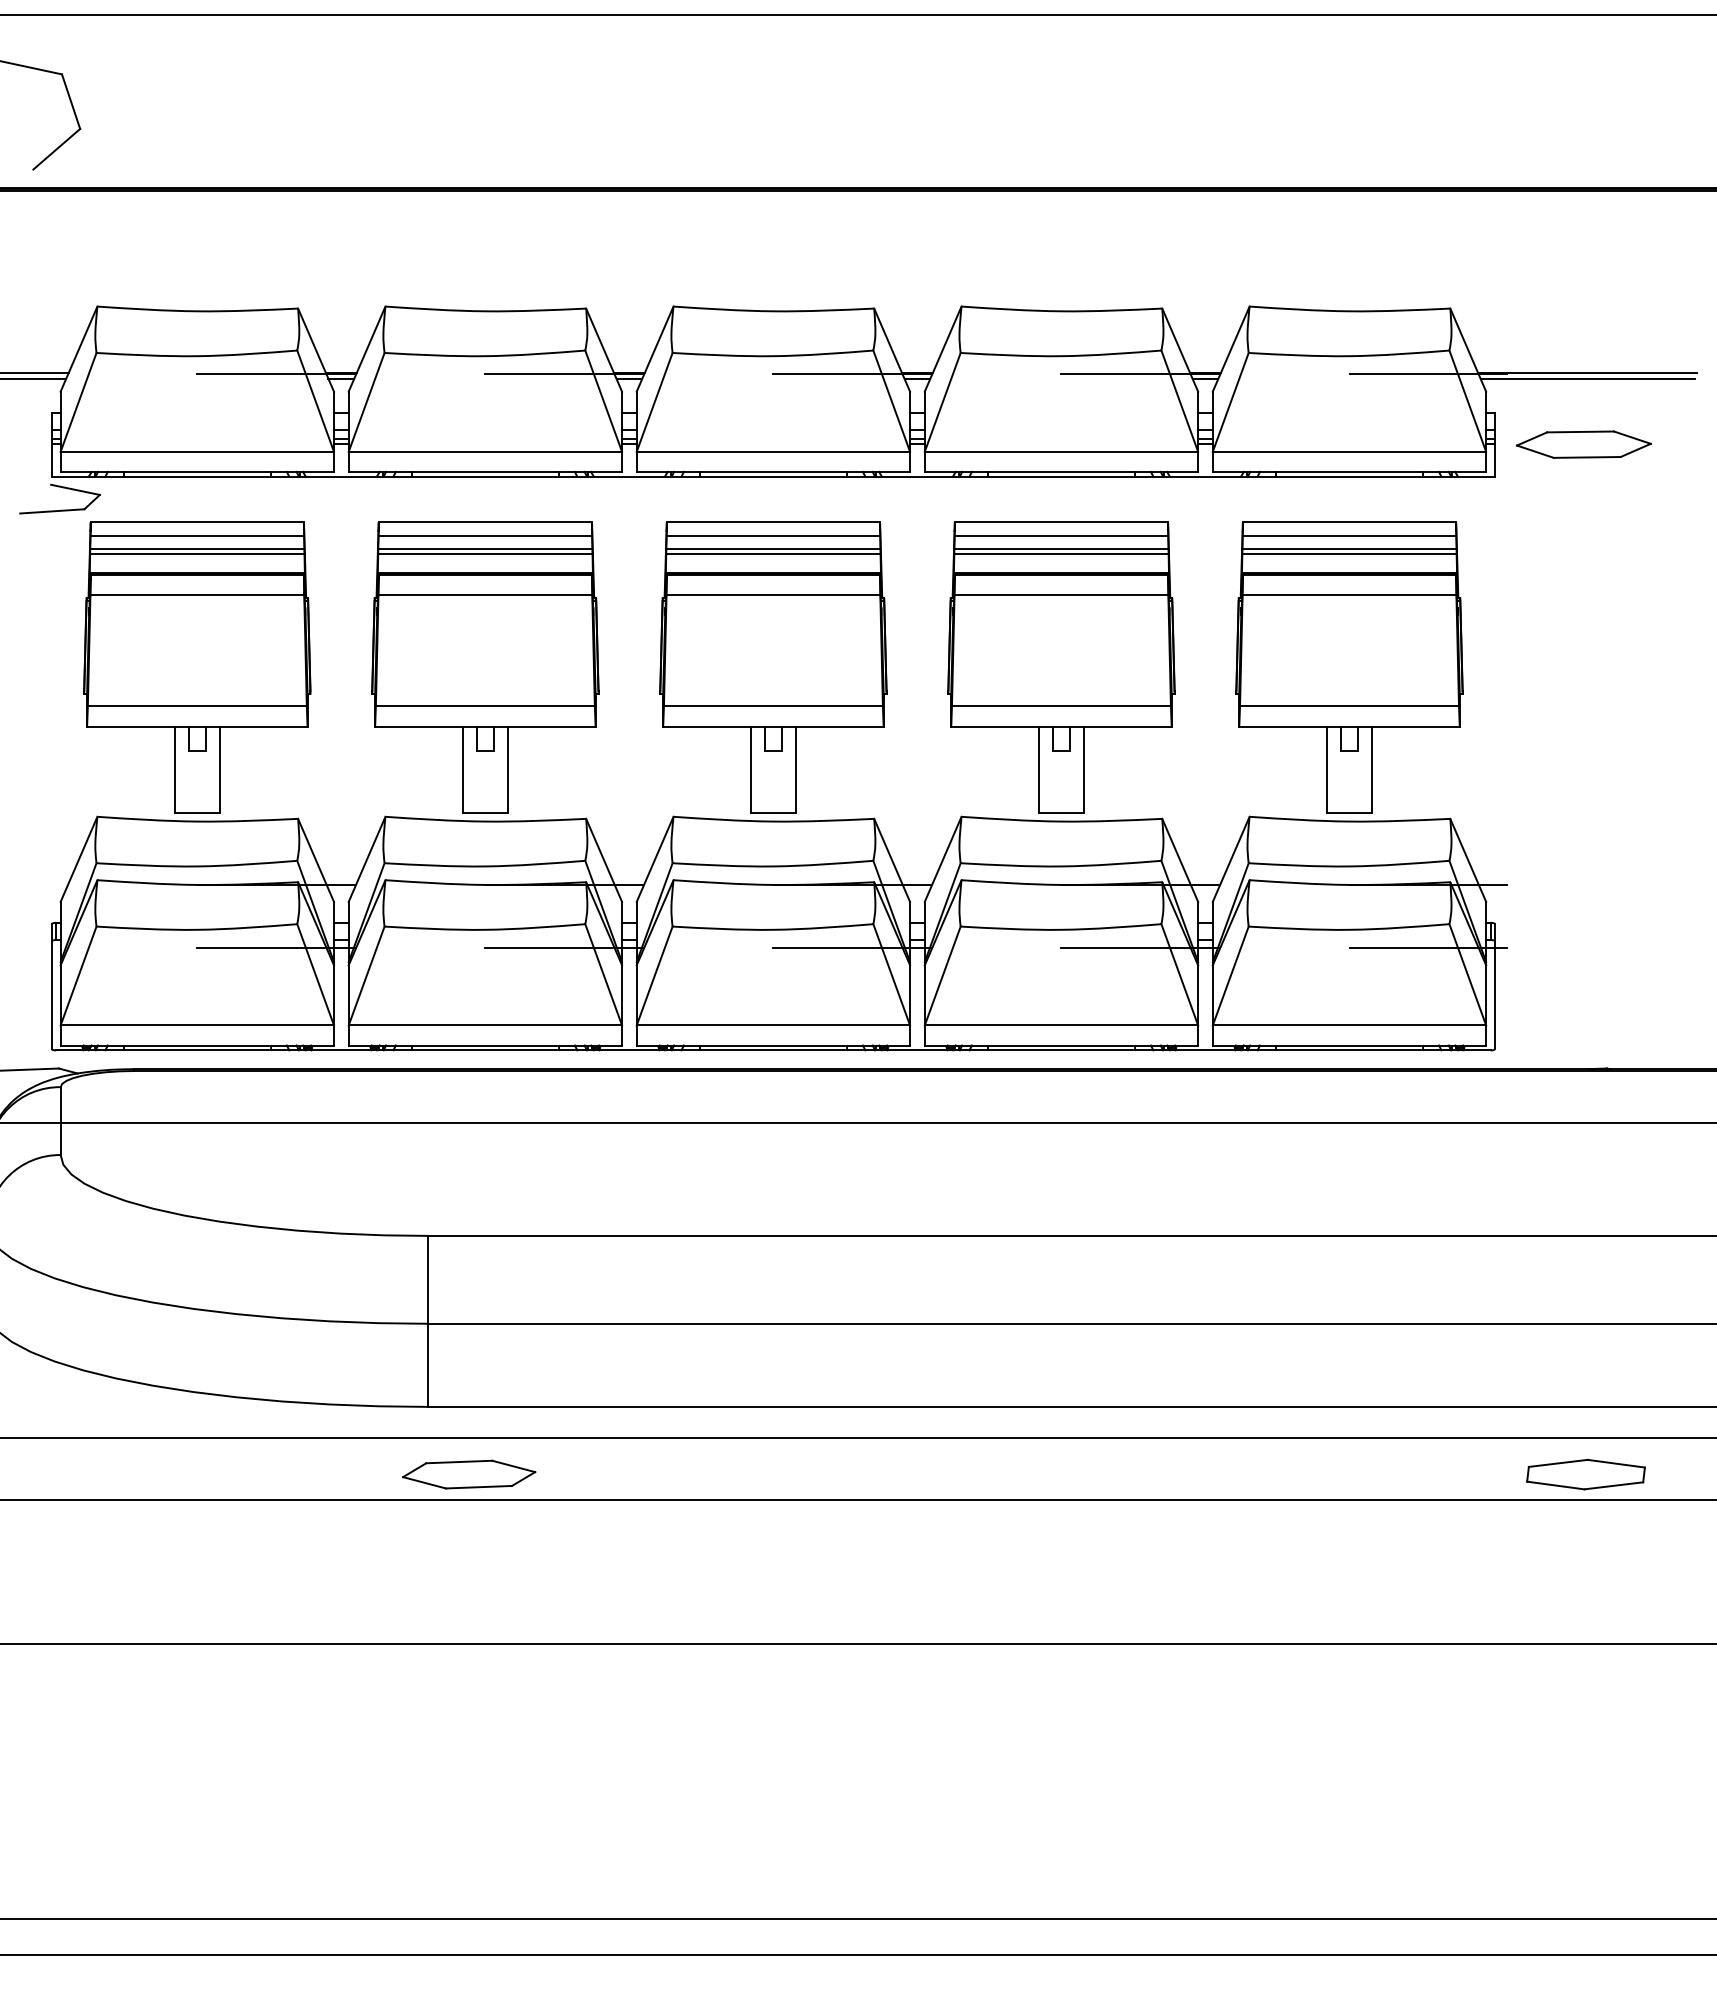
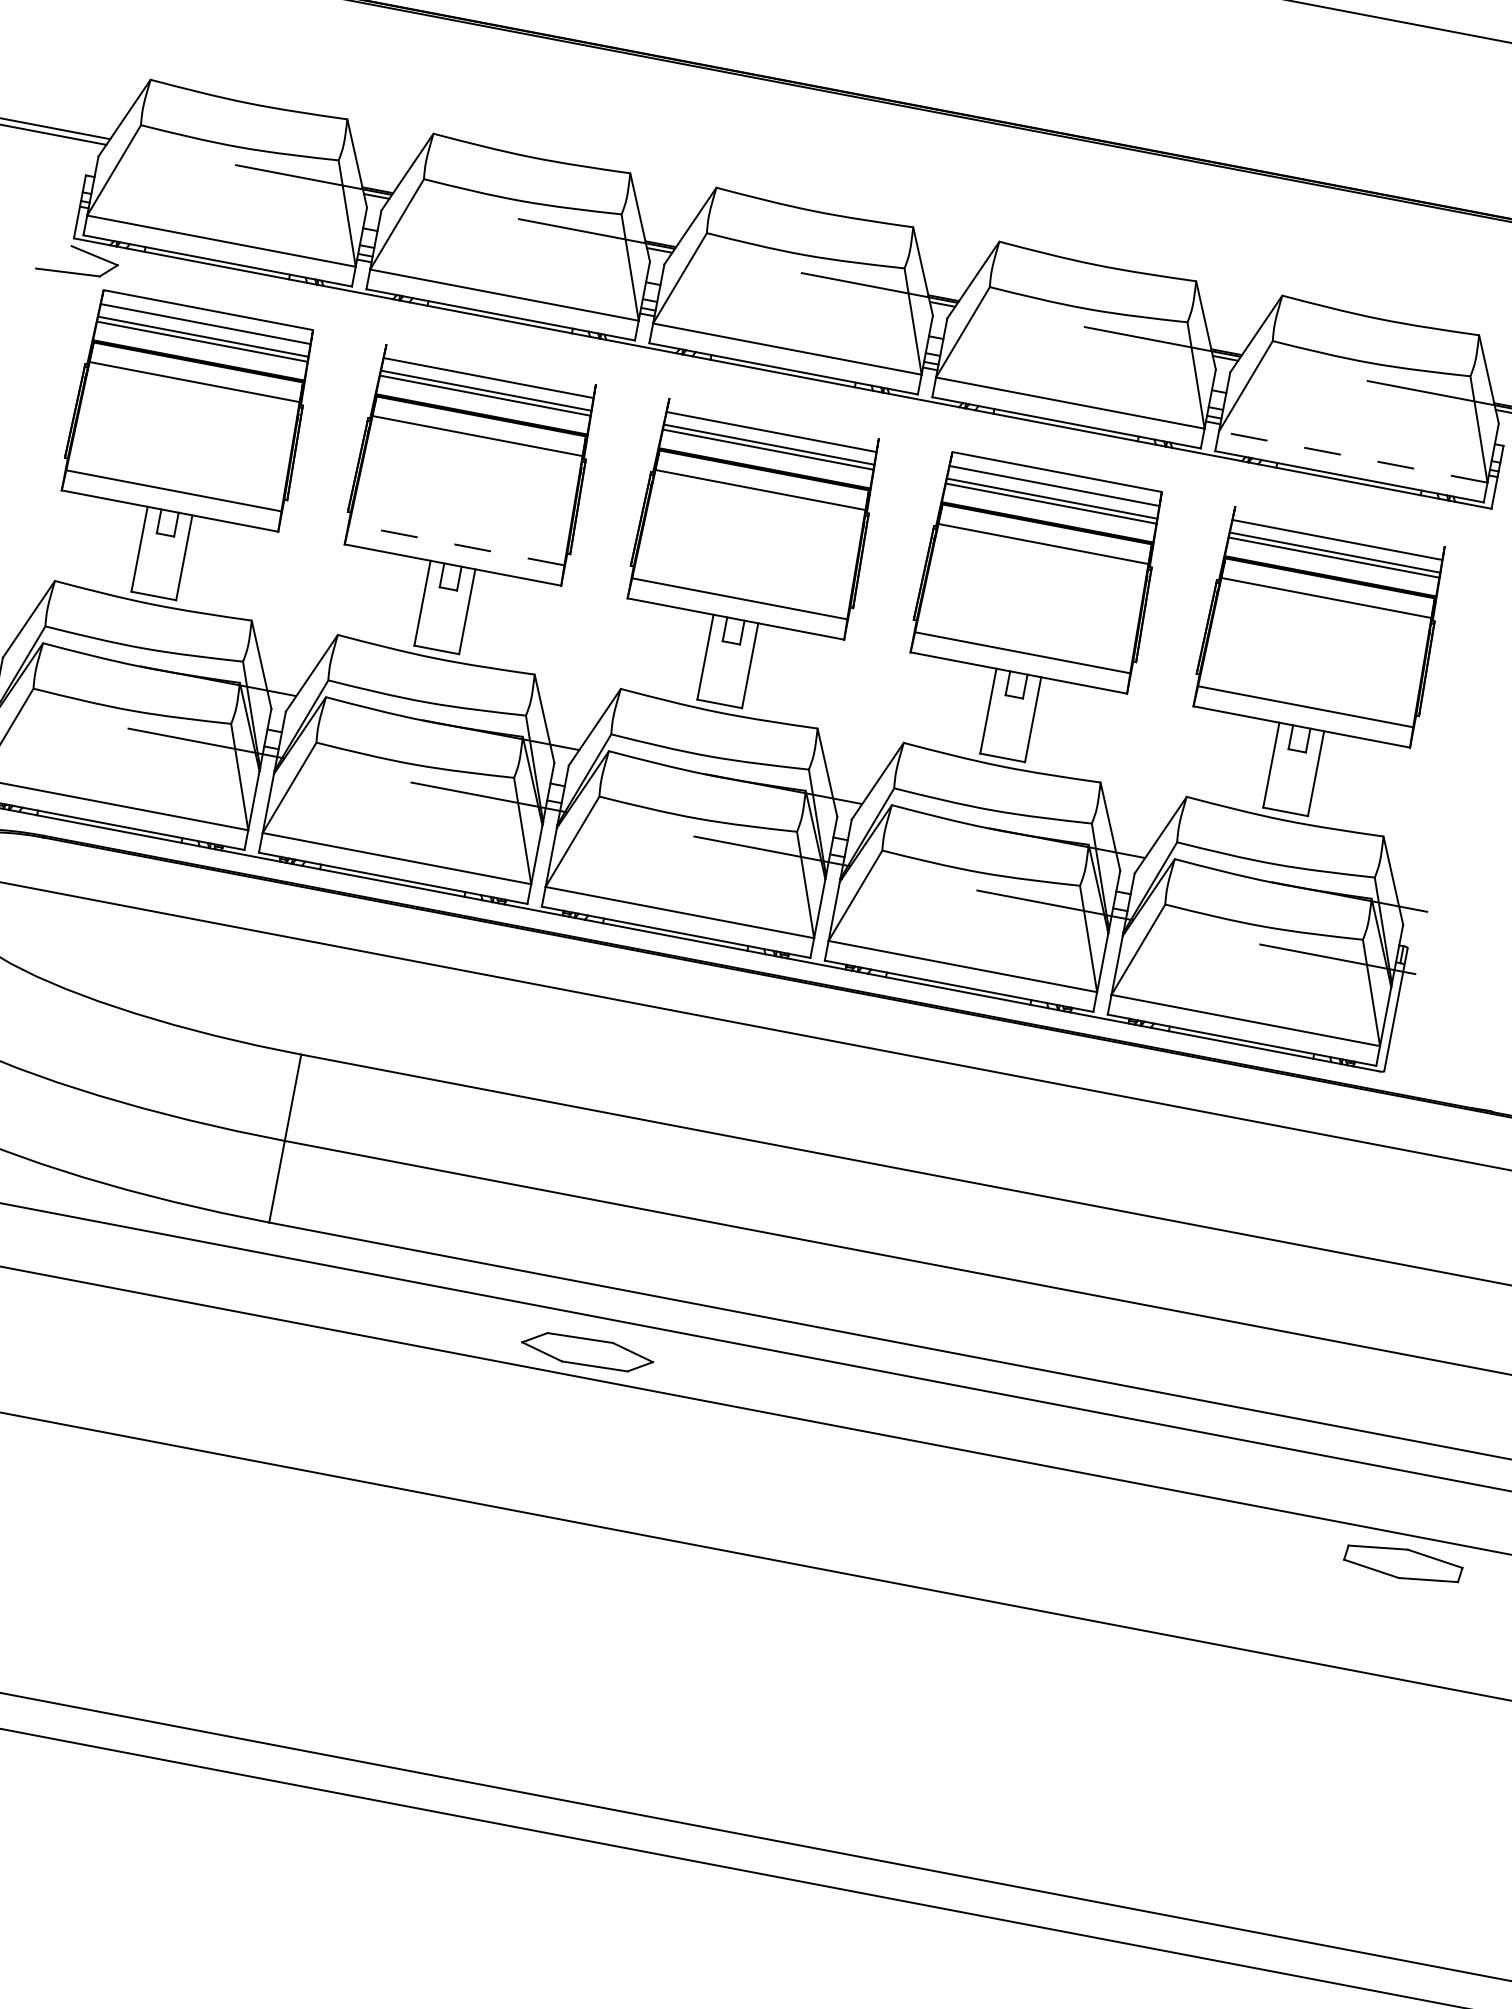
line: (1349, 451) -> (1353, 456), solid -> dashed
line: (484, 522) -> (490, 364), removed
line: (773, 522) -> (774, 418), removed
line: (1349, 522) -> (1340, 526), removed
line: (484, 706) -> (455, 545), solid -> dashed
part: (469, 1474) -> (587, 1352), moved
part: (1585, 1474) -> (1402, 1563), moved

